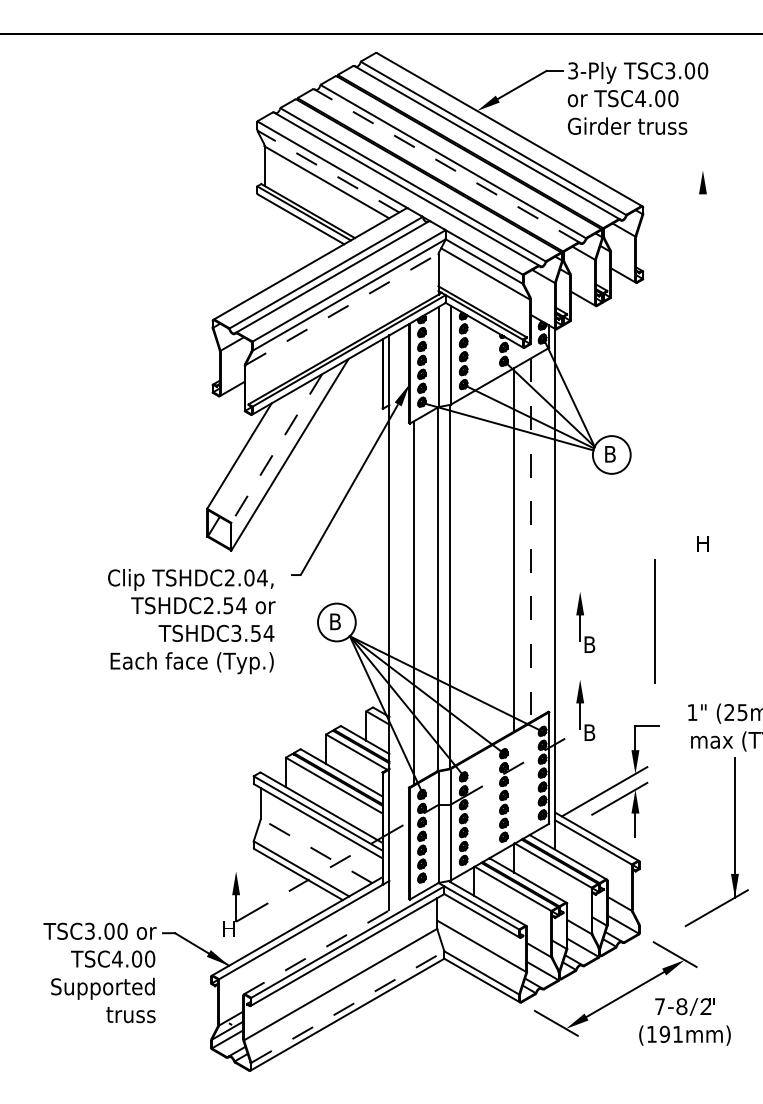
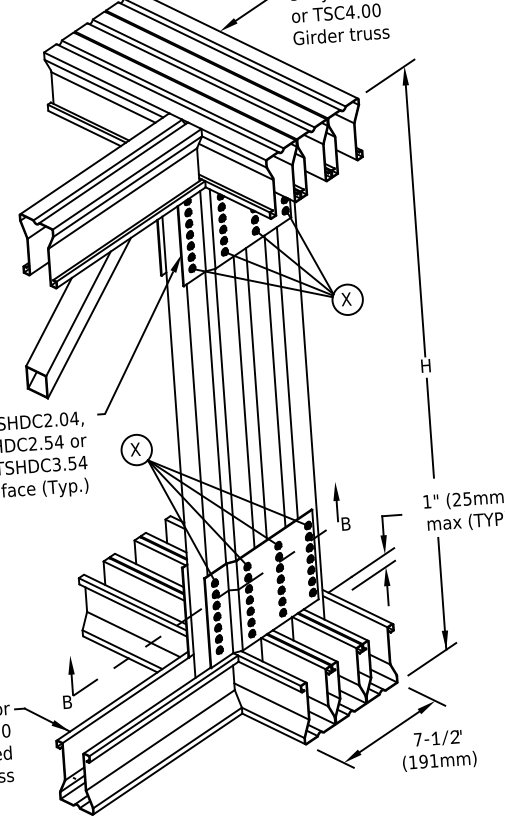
line: (446, 165) -> (198, 77), dashed -> solid
line: (328, 171) -> (104, 88), dashed -> solid
line: (684, 180) -> (390, 75), added
line: (342, 309) -> (123, 198), dashed -> solid
line: (702, 363) -> (415, 221), added
line: (276, 448) -> (78, 313), dashed -> solid
text: (610, 454) -> (346, 299), B -> X
line: (530, 540) -> (287, 373), dashed -> solid
line: (490, 563) -> (256, 393), added
line: (474, 572) -> (244, 401), added
text: (335, 621) -> (135, 449), B -> X
line: (654, 621) -> (430, 428), moved
part: (585, 622) -> (336, 435), removed
part: (734, 842) -> (442, 605), moved
line: (316, 850) -> (133, 634), dashed -> solid
text: (228, 928) -> (67, 701), H -> B
line: (326, 946) -> (147, 710), dashed -> solid
line: (348, 1006) -> (168, 757), dashed -> solid
text: (681, 1006) -> (435, 738), -8/2 -> -1/2

